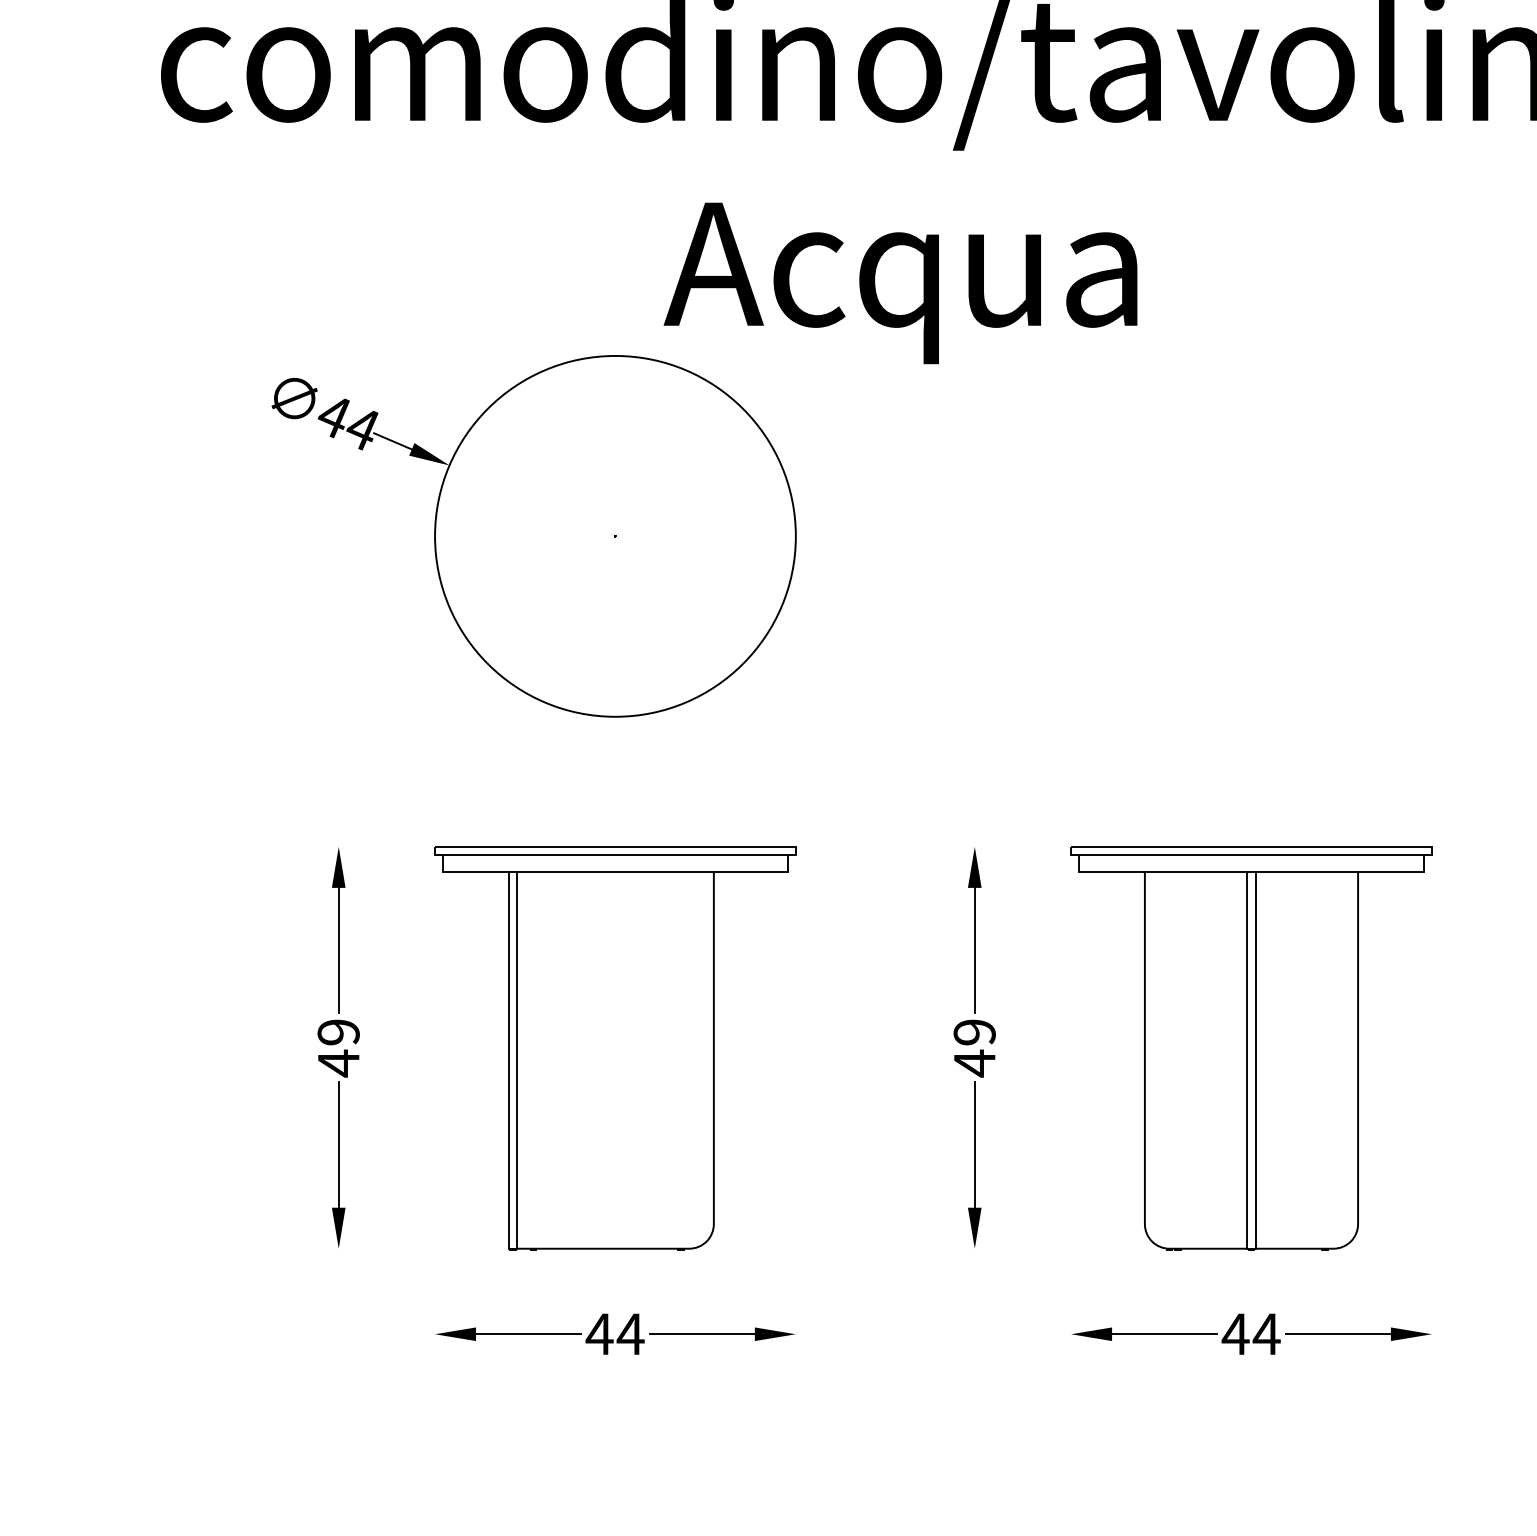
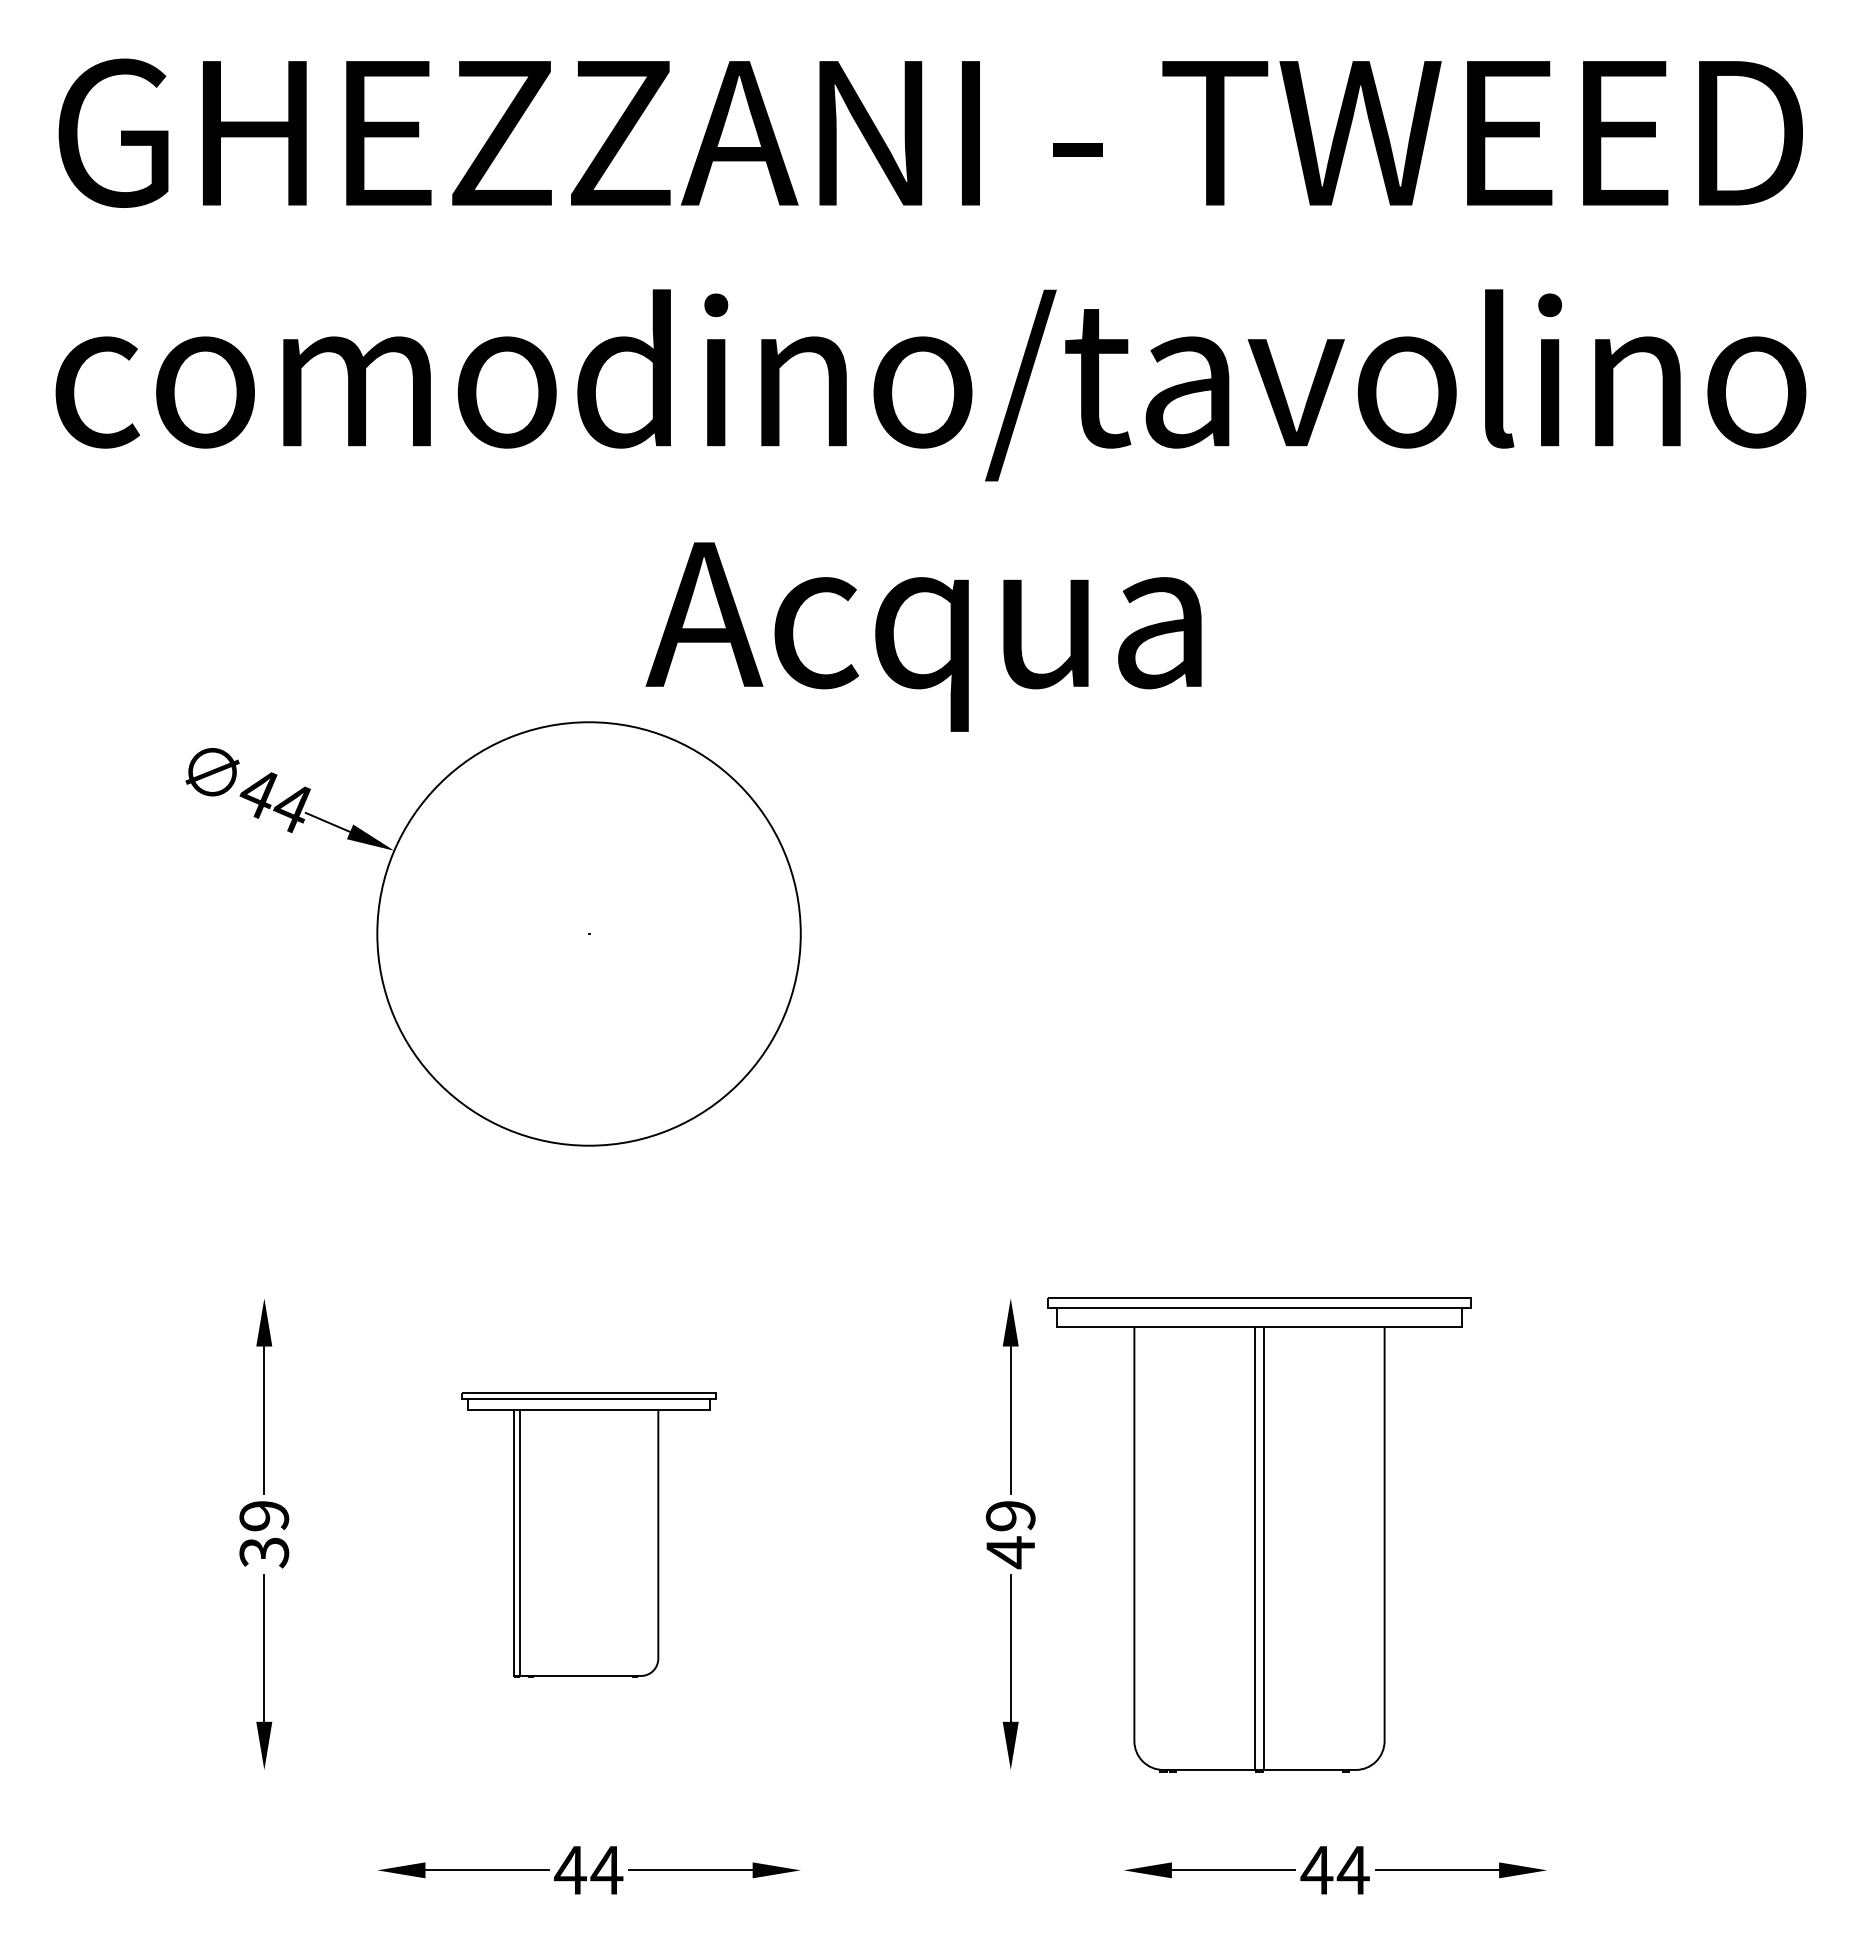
part: (614, 1048) -> (588, 1534), size x0.6
part: (1251, 1048) -> (1259, 1534), moved
text: (338, 1063) -> (264, 1552), 49 -> 39

